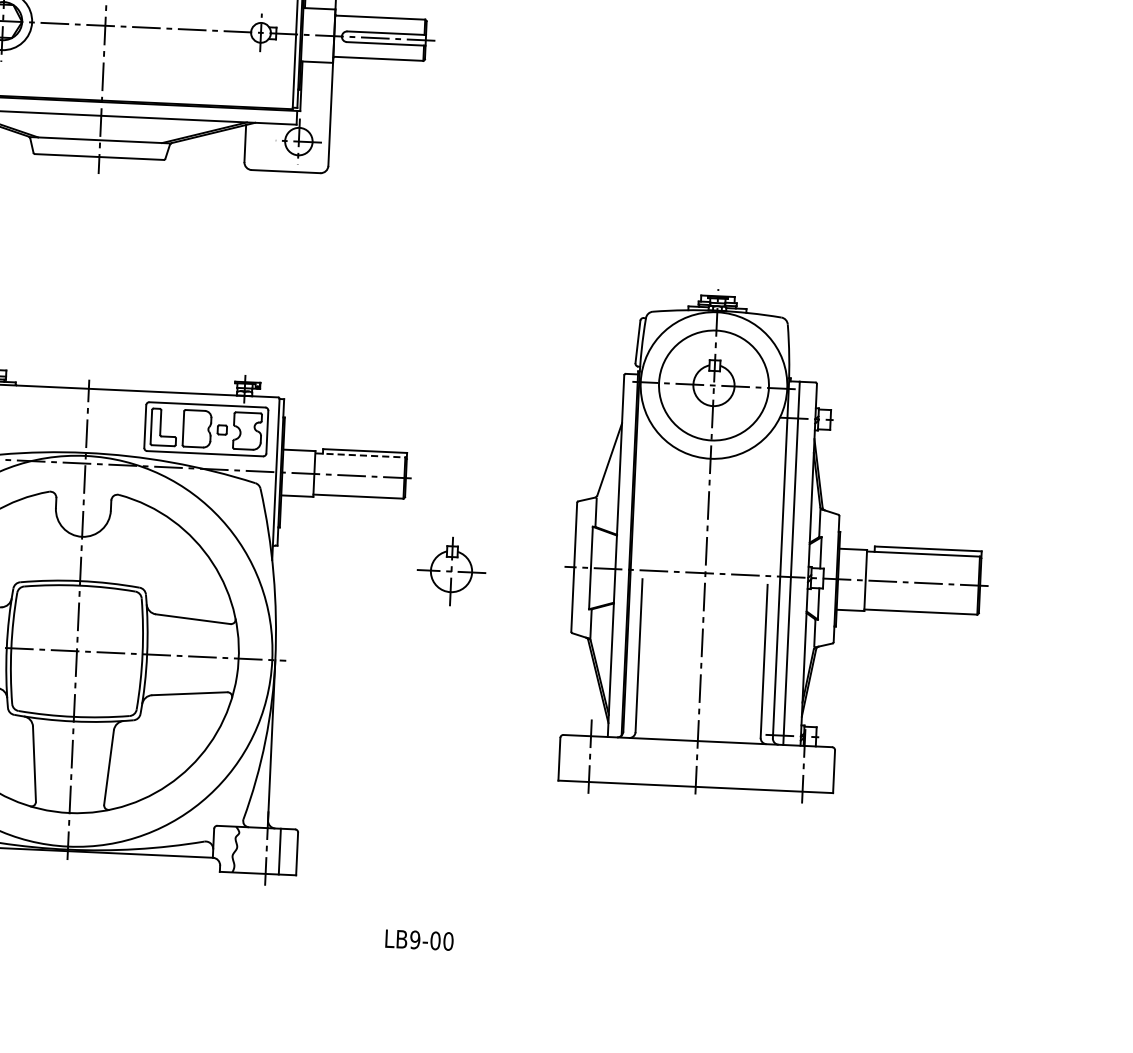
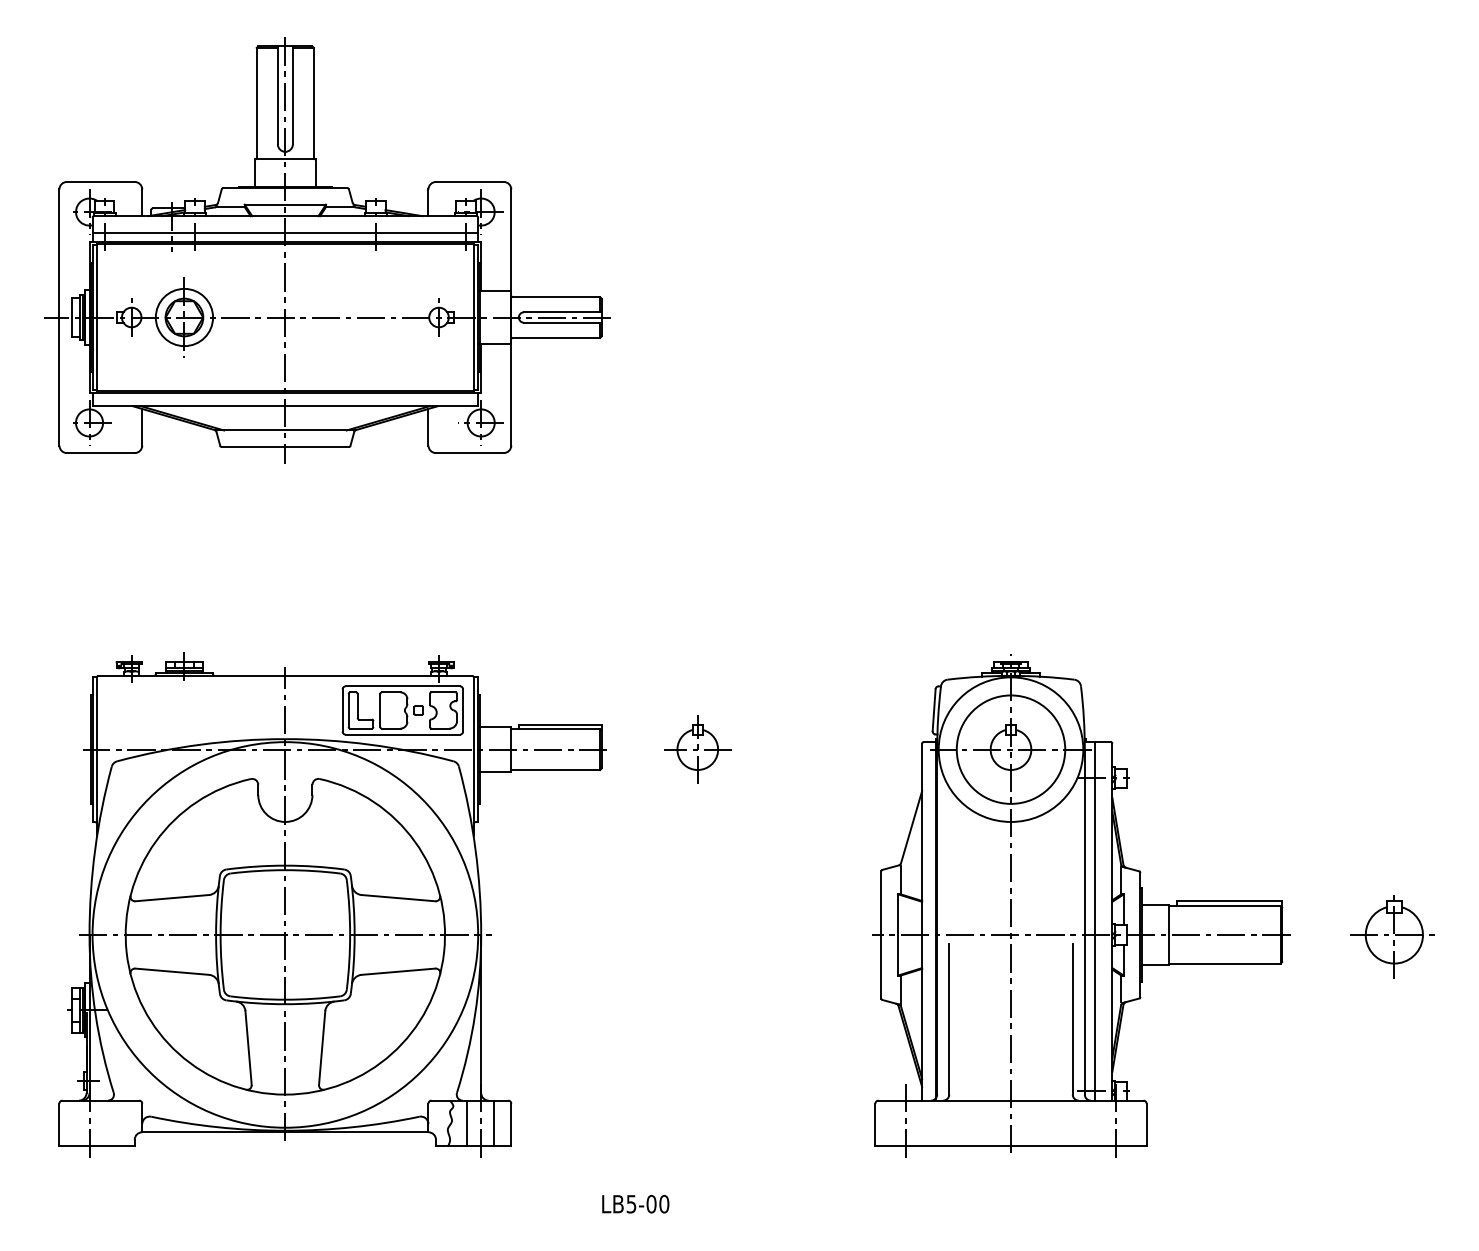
line: (361, 455) -> (556, 729), dashed -> solid
part: (778, 546) -> (1081, 905), moved
part: (451, 571) -> (697, 749), moved
line: (252, 849) -> (467, 1122), added
text: (415, 939) -> (631, 1203), LB9-00 -> LB5-00

